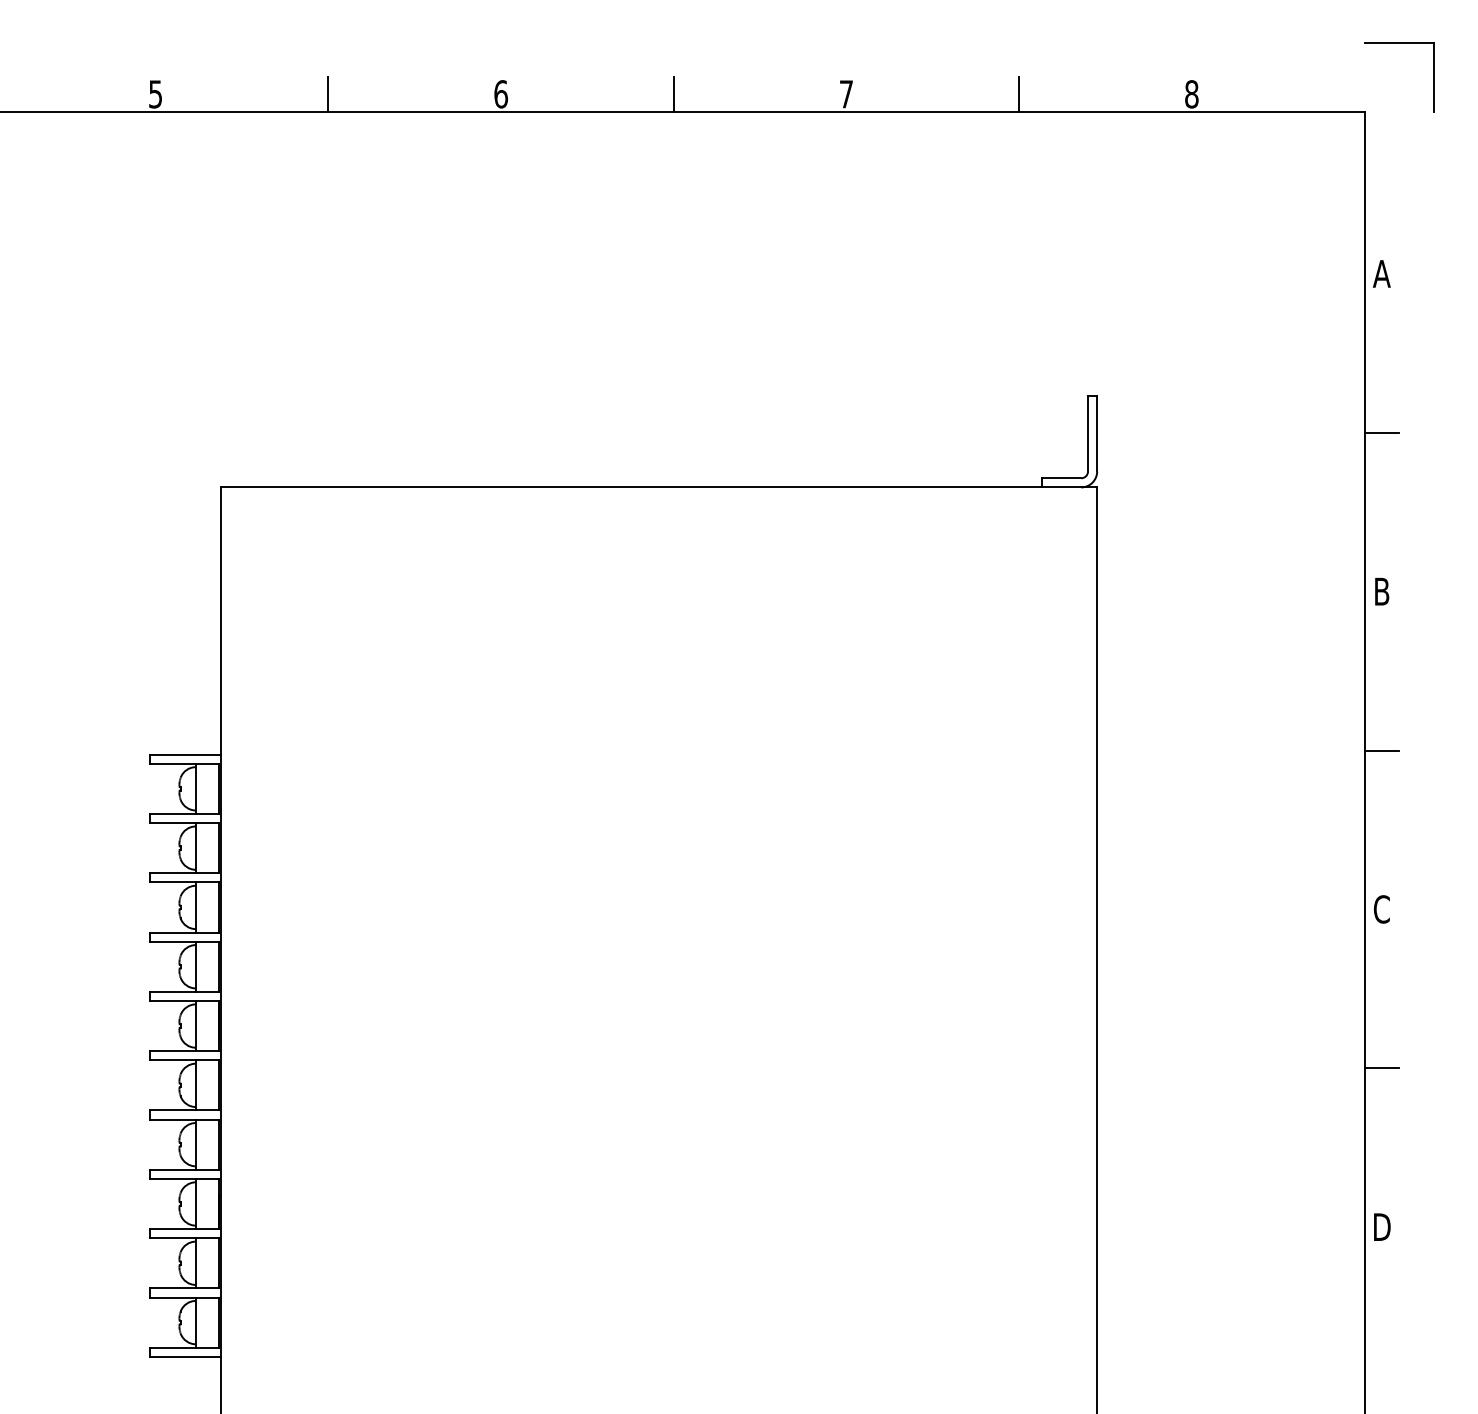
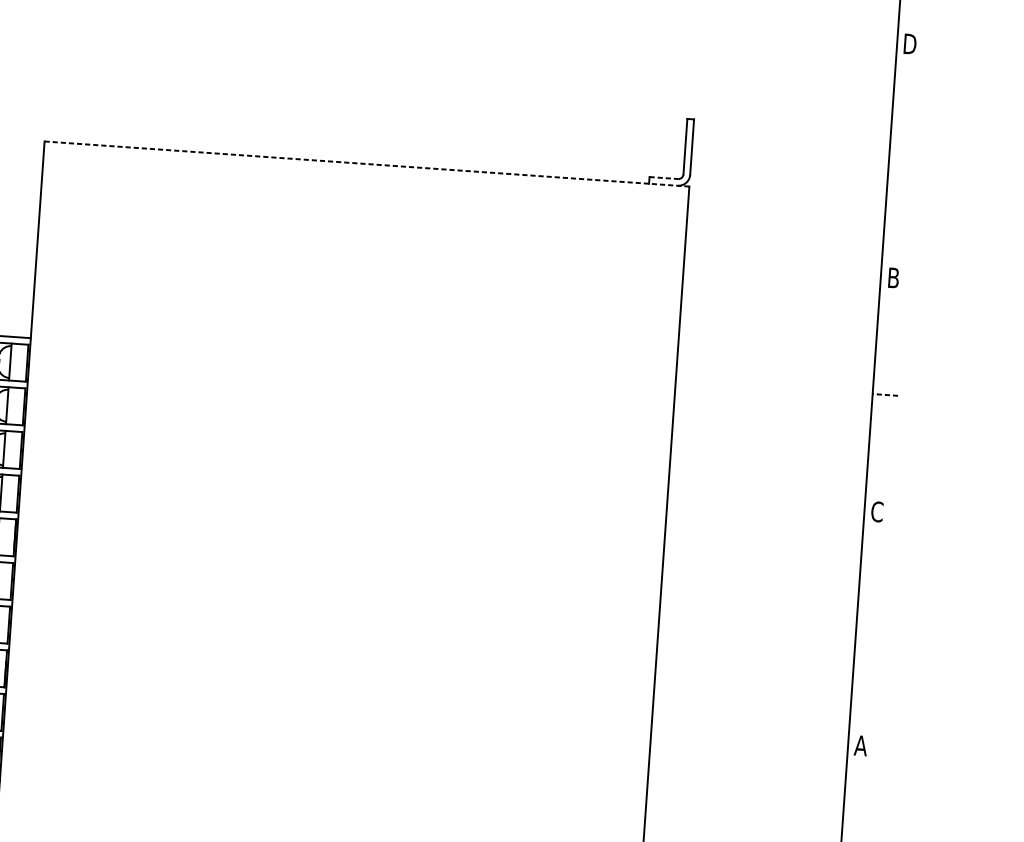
text: (1381, 273) -> (909, 43), A -> D
line: (1381, 432) -> (901, 160), removed
line: (1062, 478) -> (664, 178), solid -> dashed
line: (659, 487) -> (367, 164), solid -> dashed
line: (1381, 750) -> (885, 394), solid -> dashed
line: (1381, 1068) -> (868, 628), removed
text: (1381, 1226) -> (860, 745), D -> A

